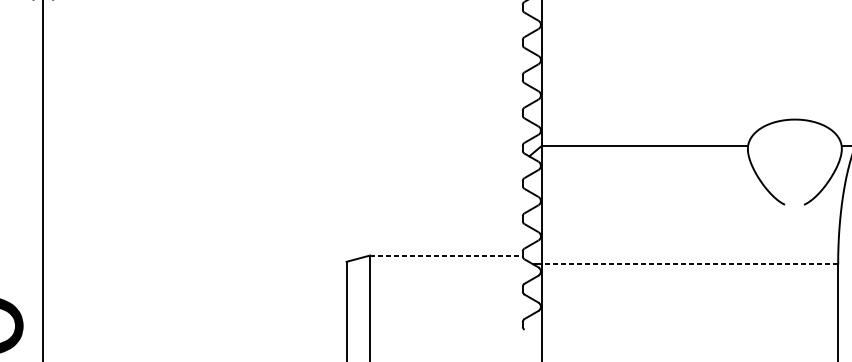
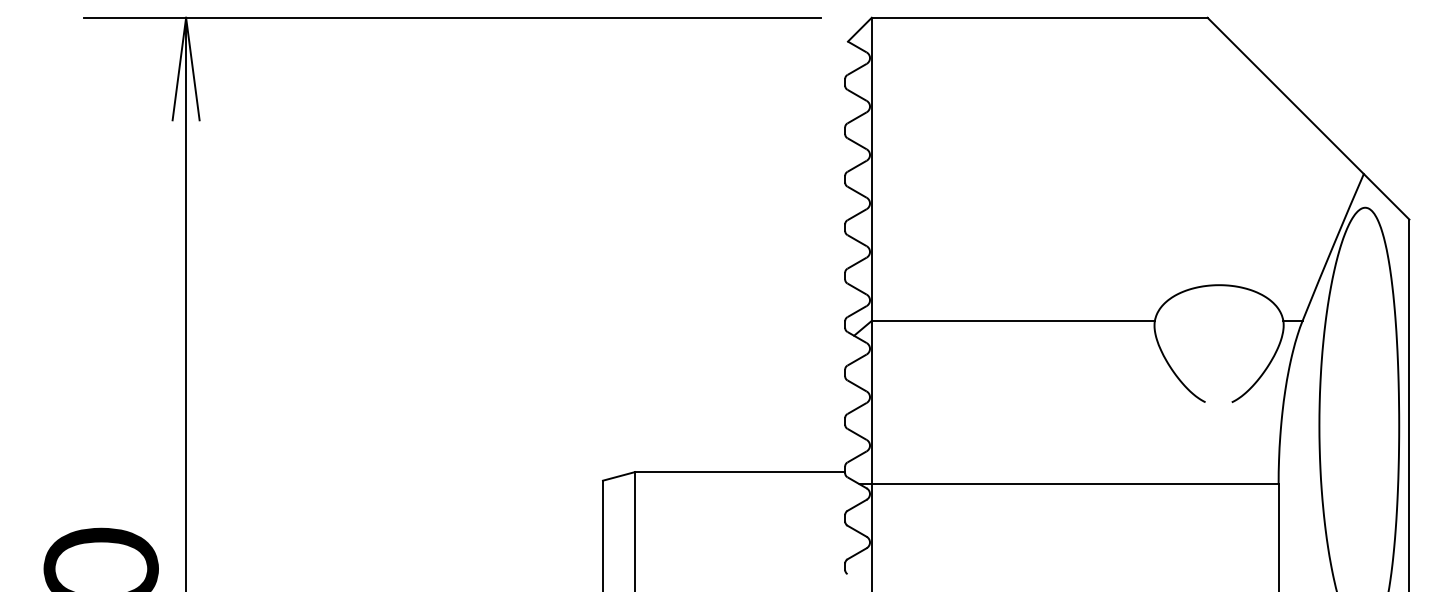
line: (446, 255) -> (740, 472), dashed -> solid
line: (689, 264) -> (1074, 484), dashed -> solid

